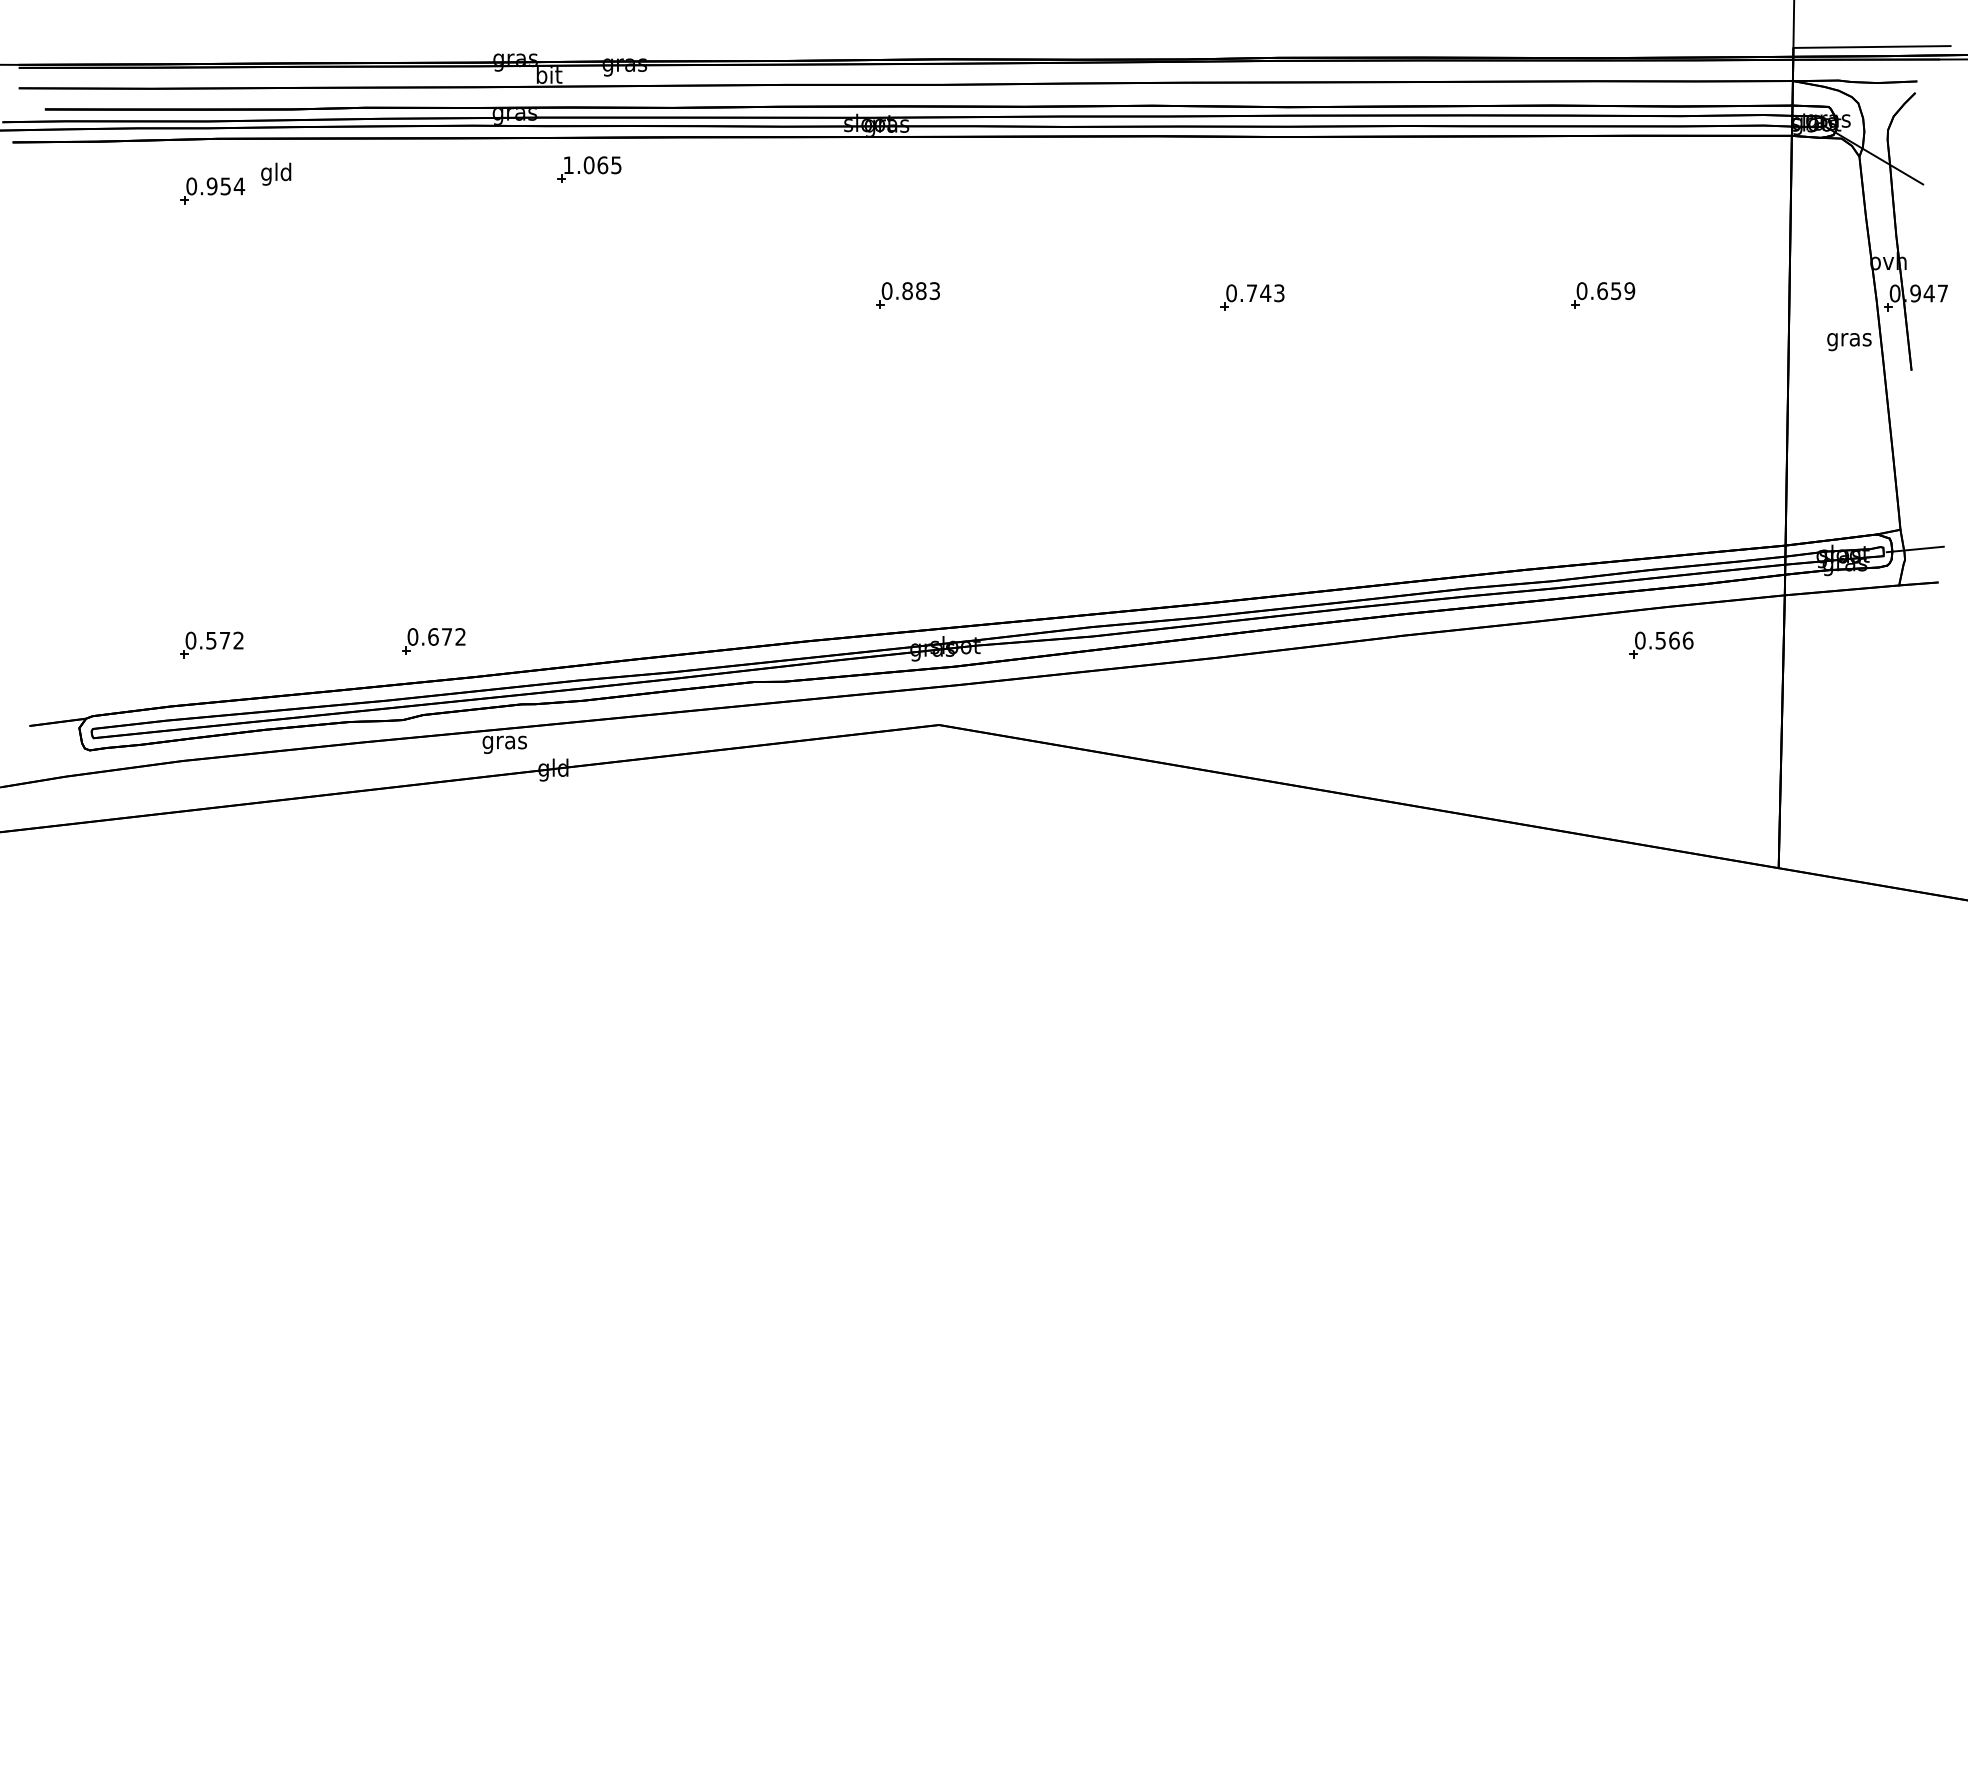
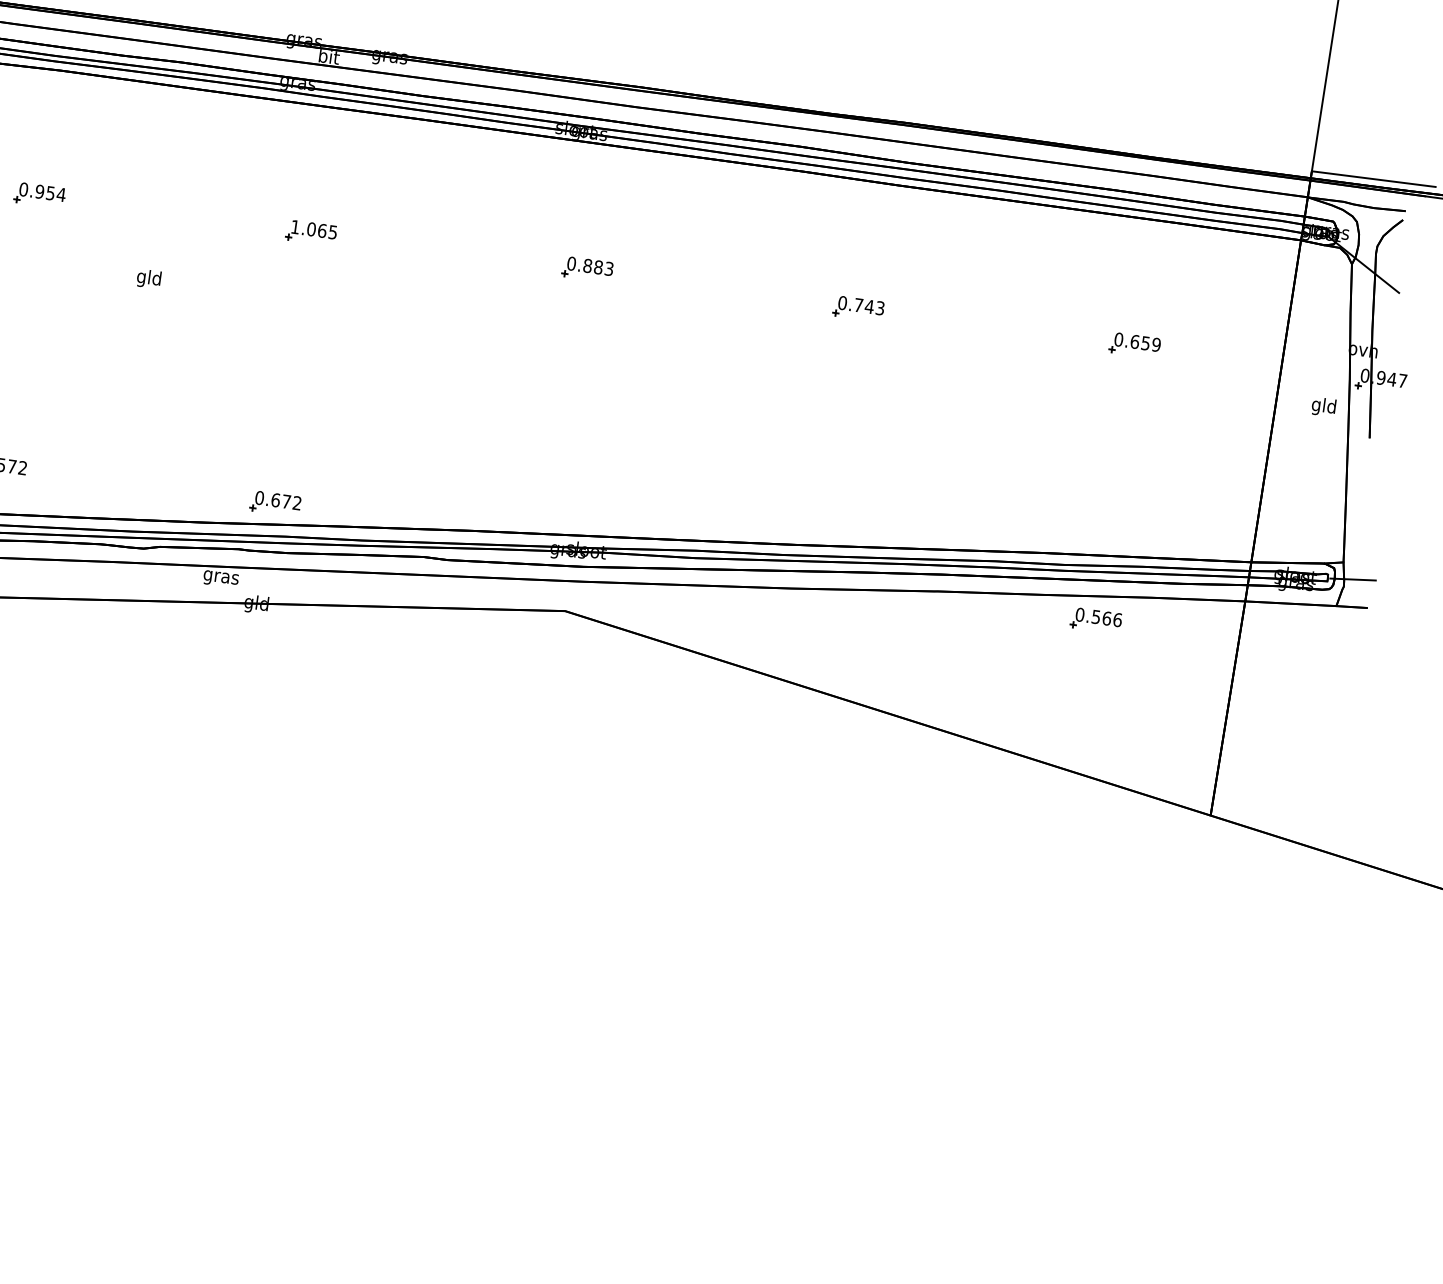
part: (589, 169) -> (311, 232), moved
text: (276, 173) -> (149, 278), moved
part: (212, 190) -> (39, 195), moved
text: (1849, 339) -> (1324, 407), gras -> gld
part: (433, 641) -> (275, 503), moved
part: (1661, 644) -> (1096, 620), moved

